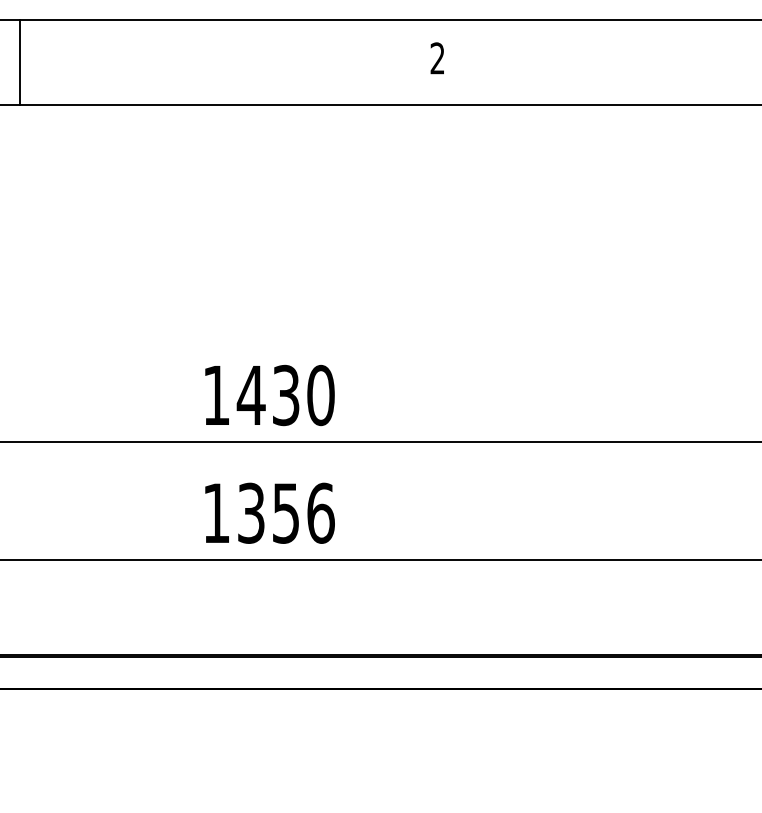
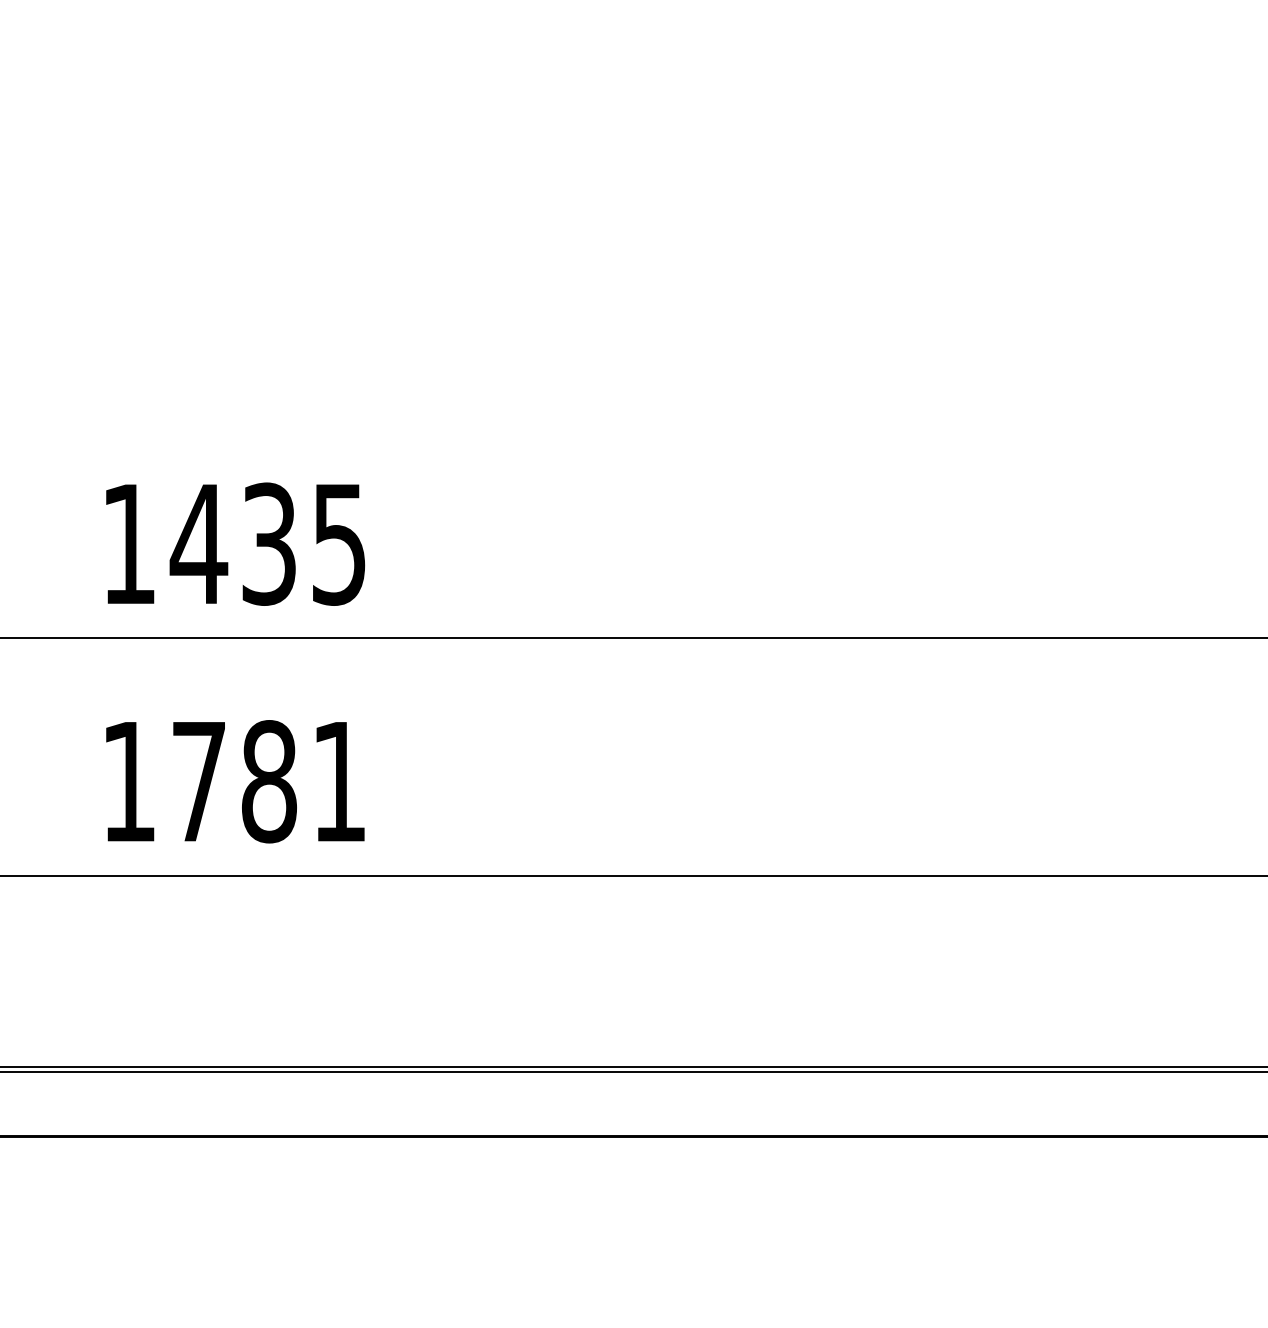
text: (320, 395) -> (338, 544), 1430 -> 1435
text: (286, 512) -> (269, 780), 1356 -> 1781

